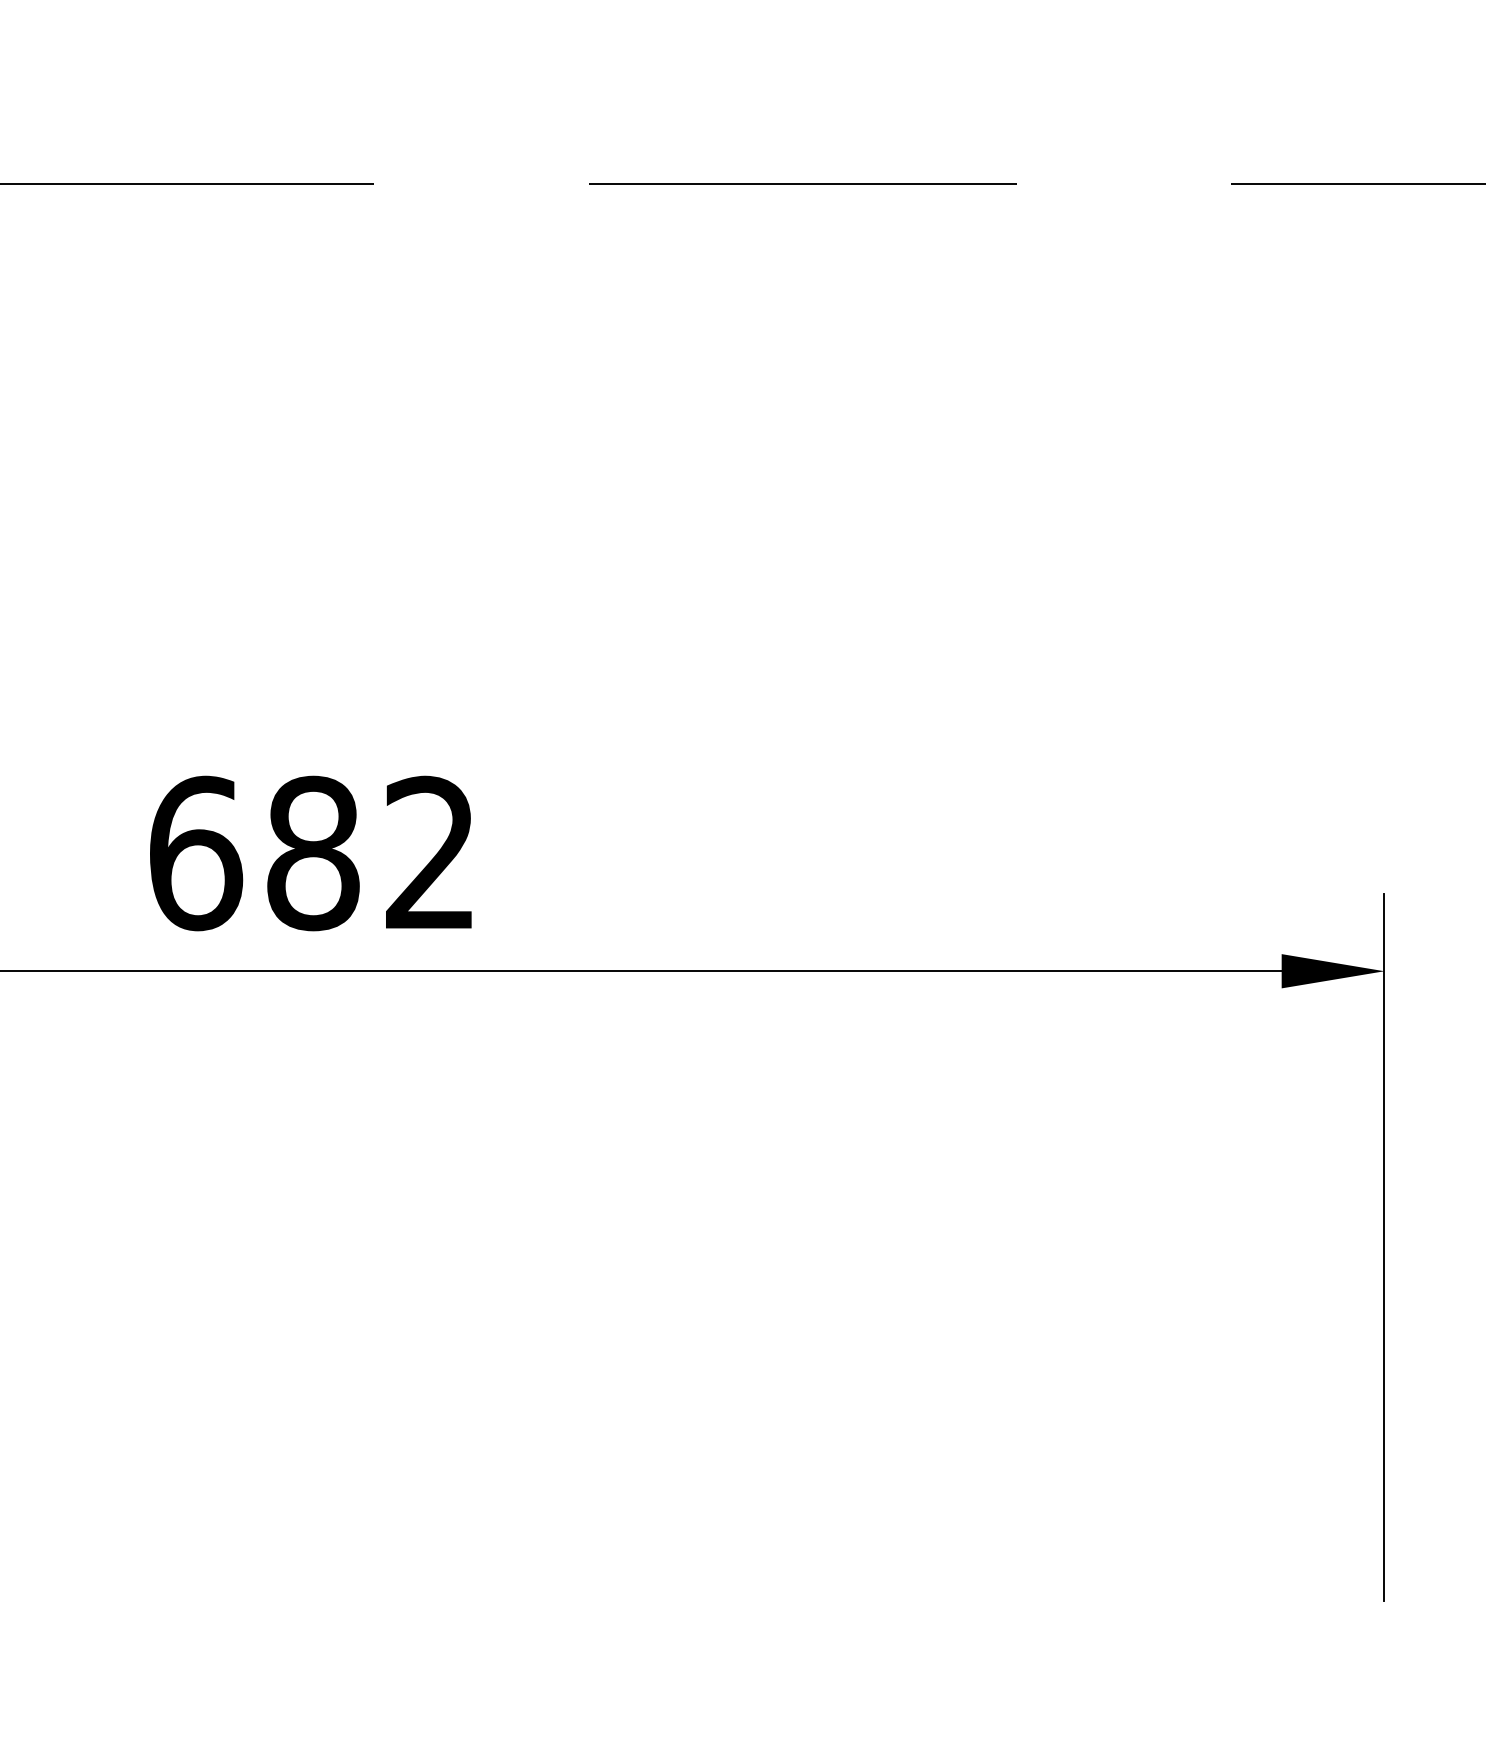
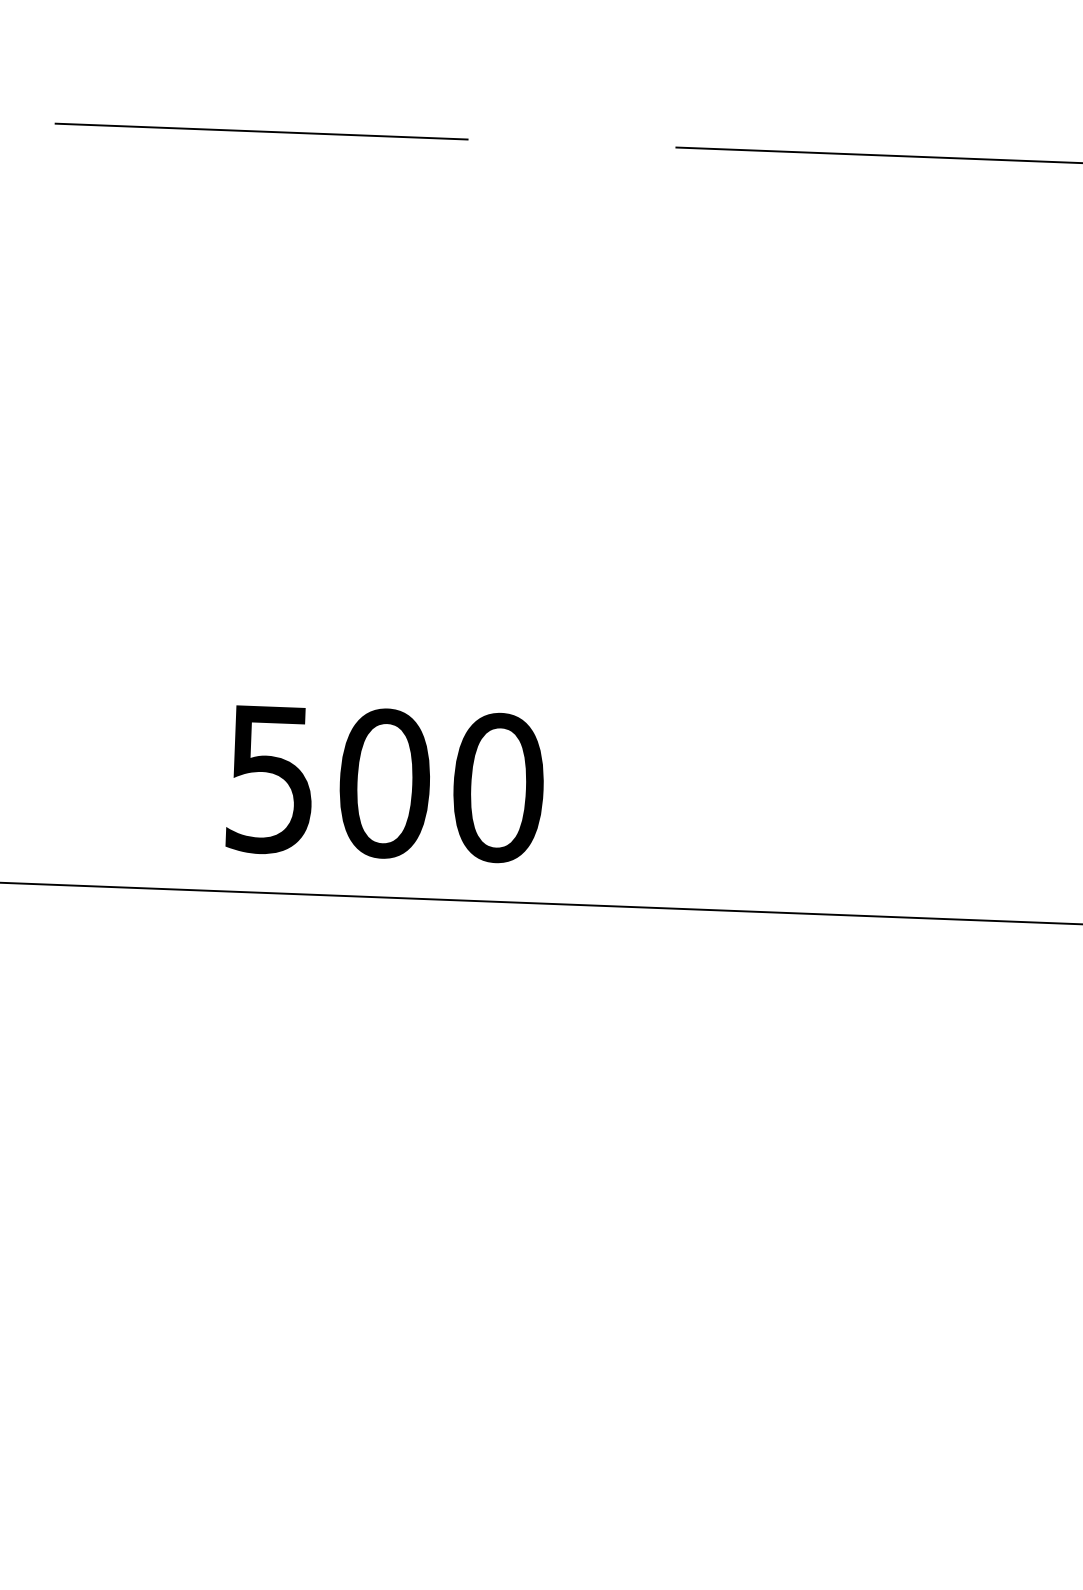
text: (313, 853) -> (384, 783), 682 -> 500

